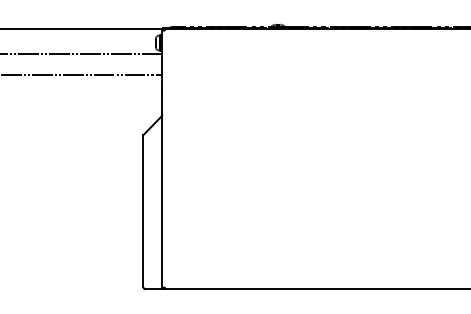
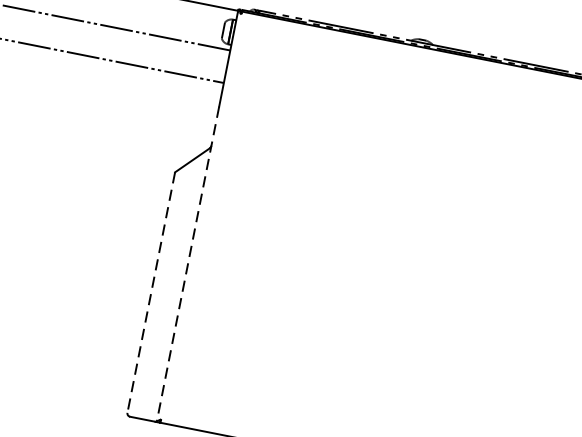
line: (162, 189) -> (188, 264), solid -> dashed
line: (143, 211) -> (151, 293), solid -> dashed

